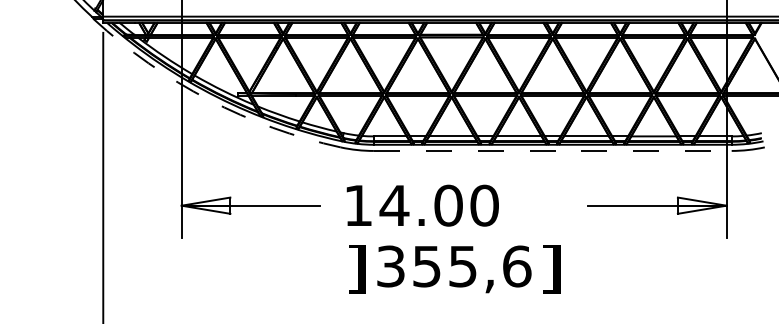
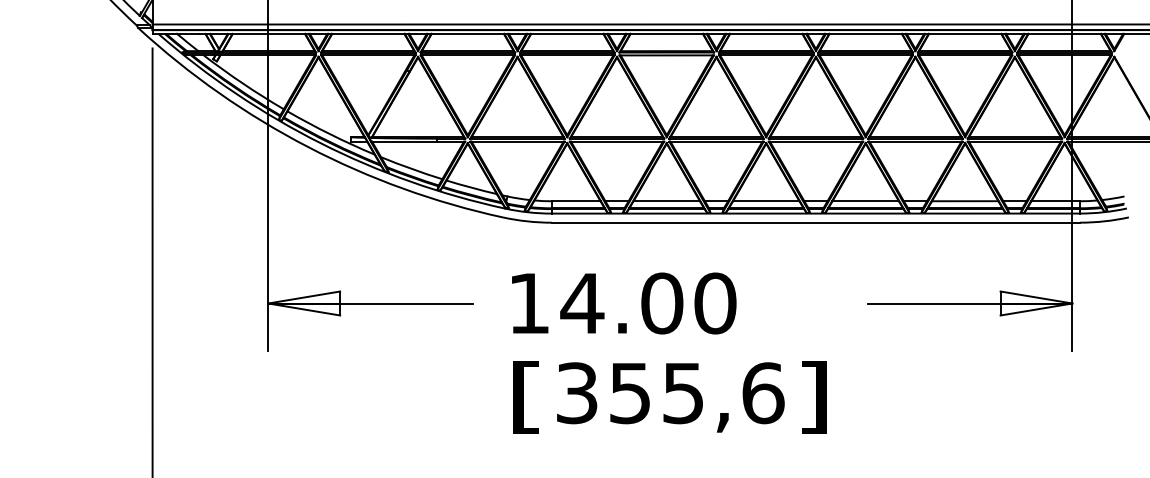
arc: (208, 99) -> (307, 146), dashed -> solid
line: (552, 150) -> (815, 222), dashed -> solid
text: (356, 269) -> (526, 397), ] -> [

